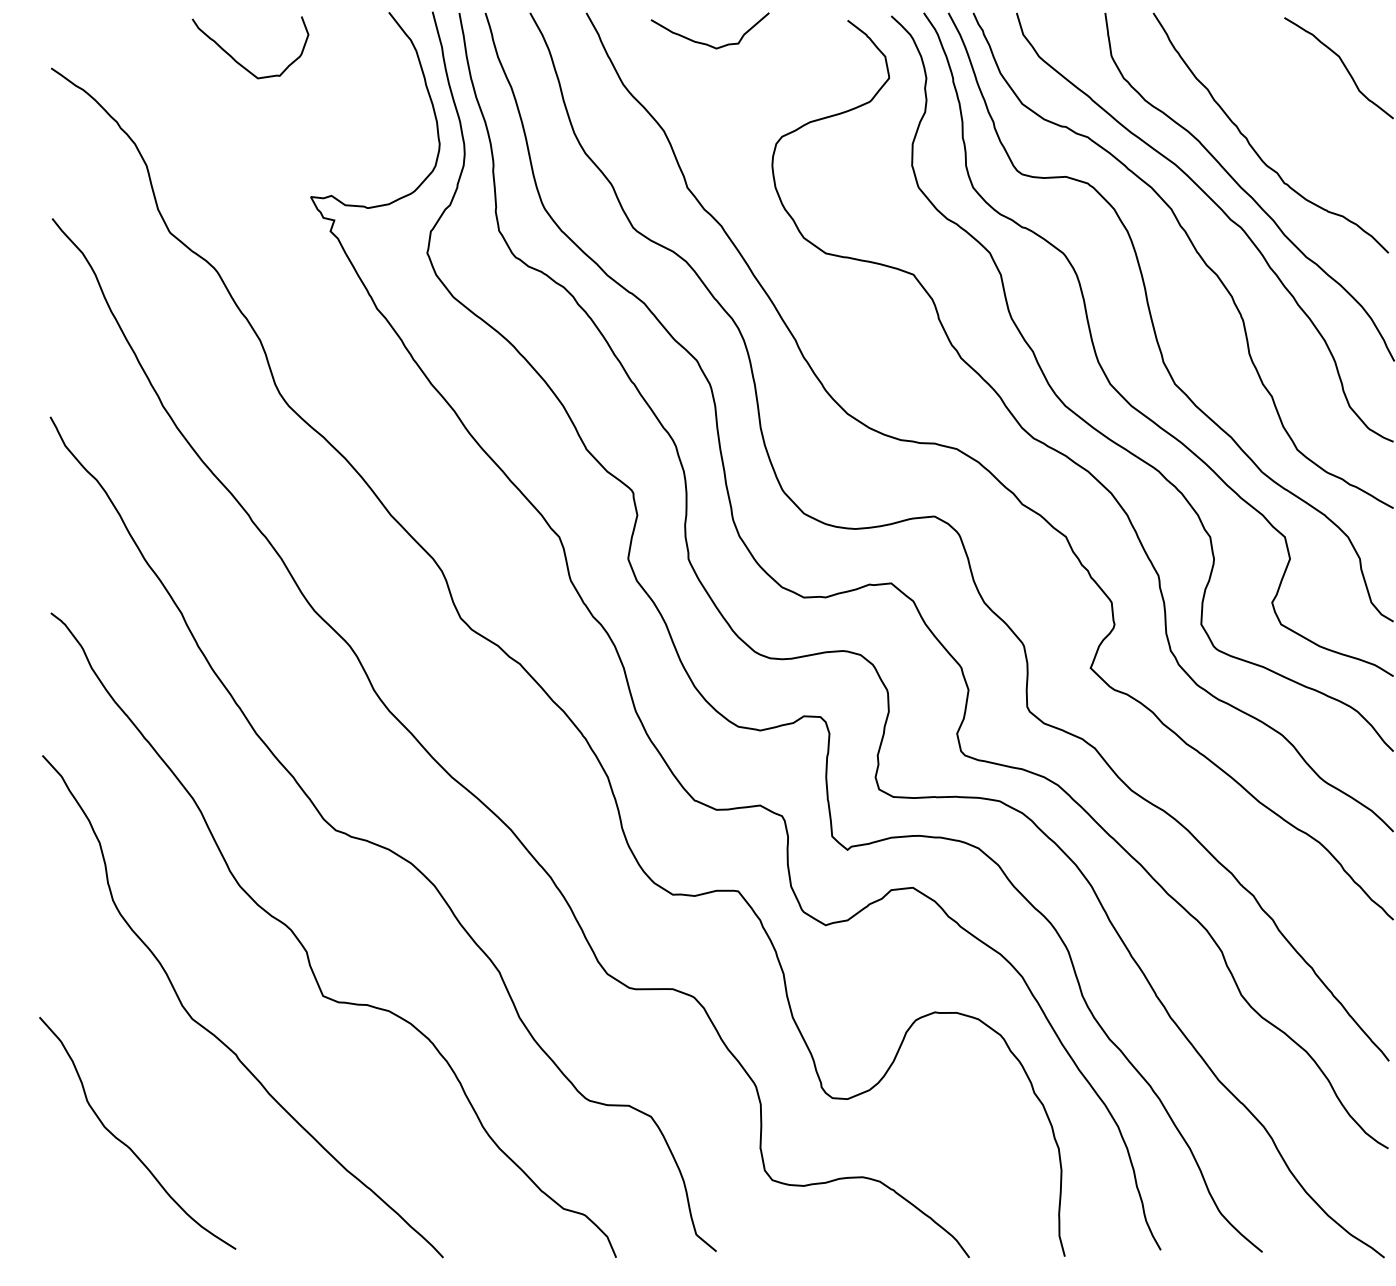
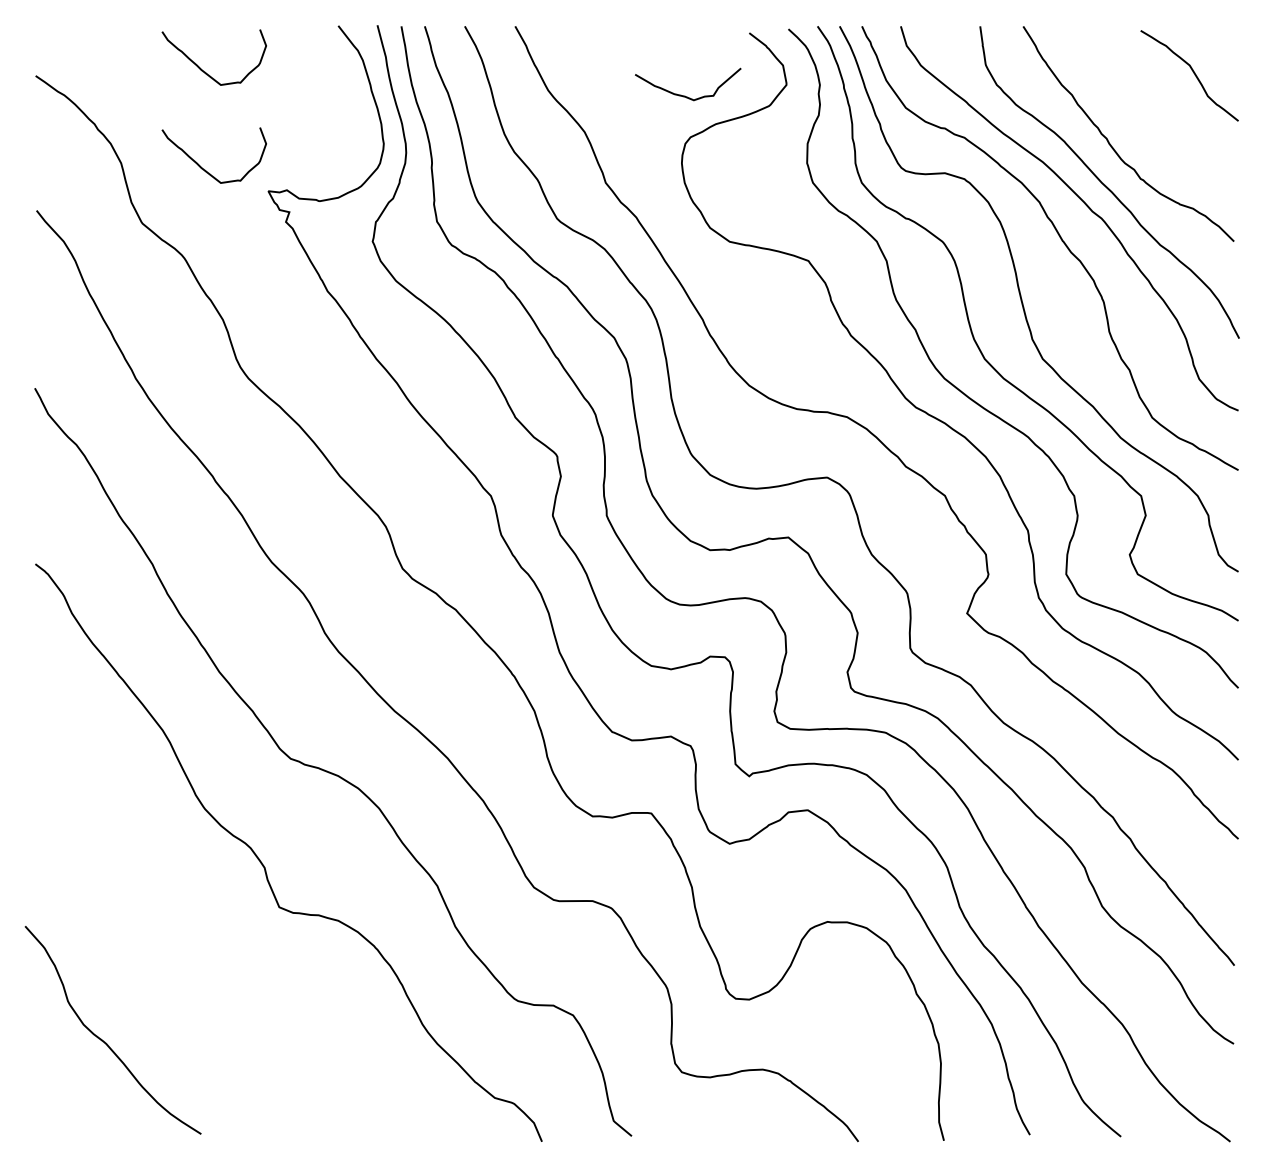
curve: (707, 43) -> (685, 95), moved
curve: (240, 172) -> (205, 169), added
curve: (215, 1034) -> (182, 941), removed

